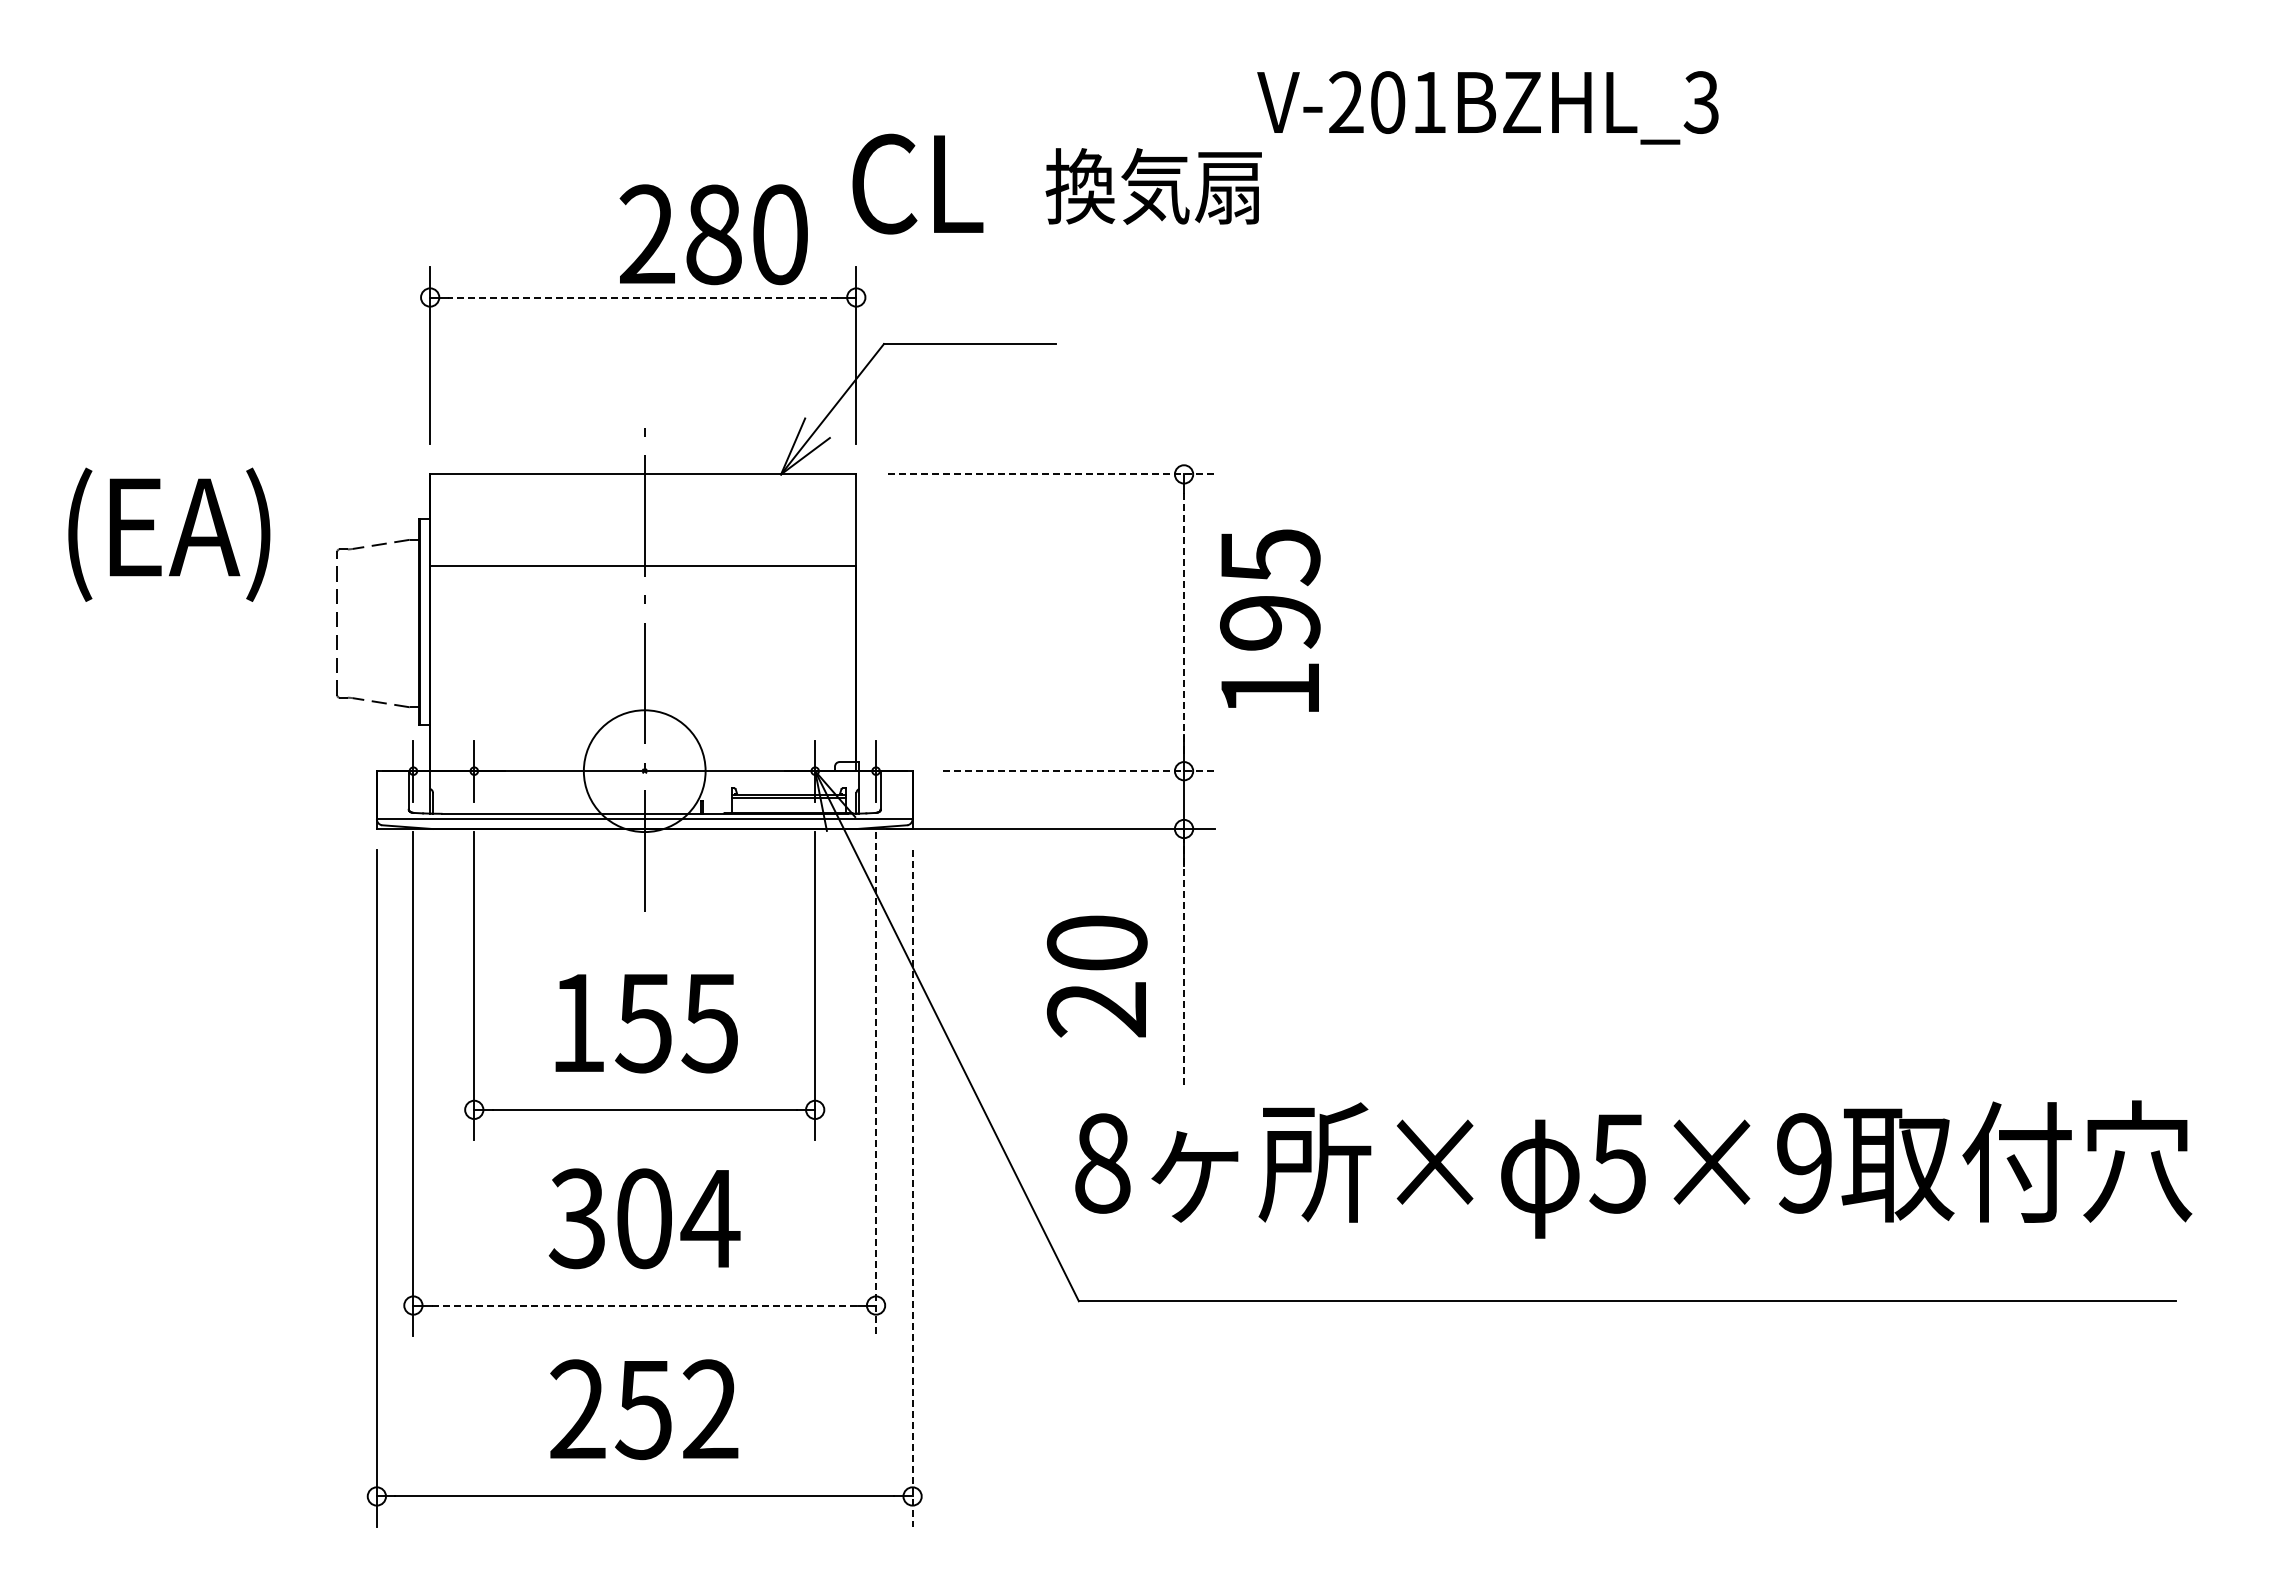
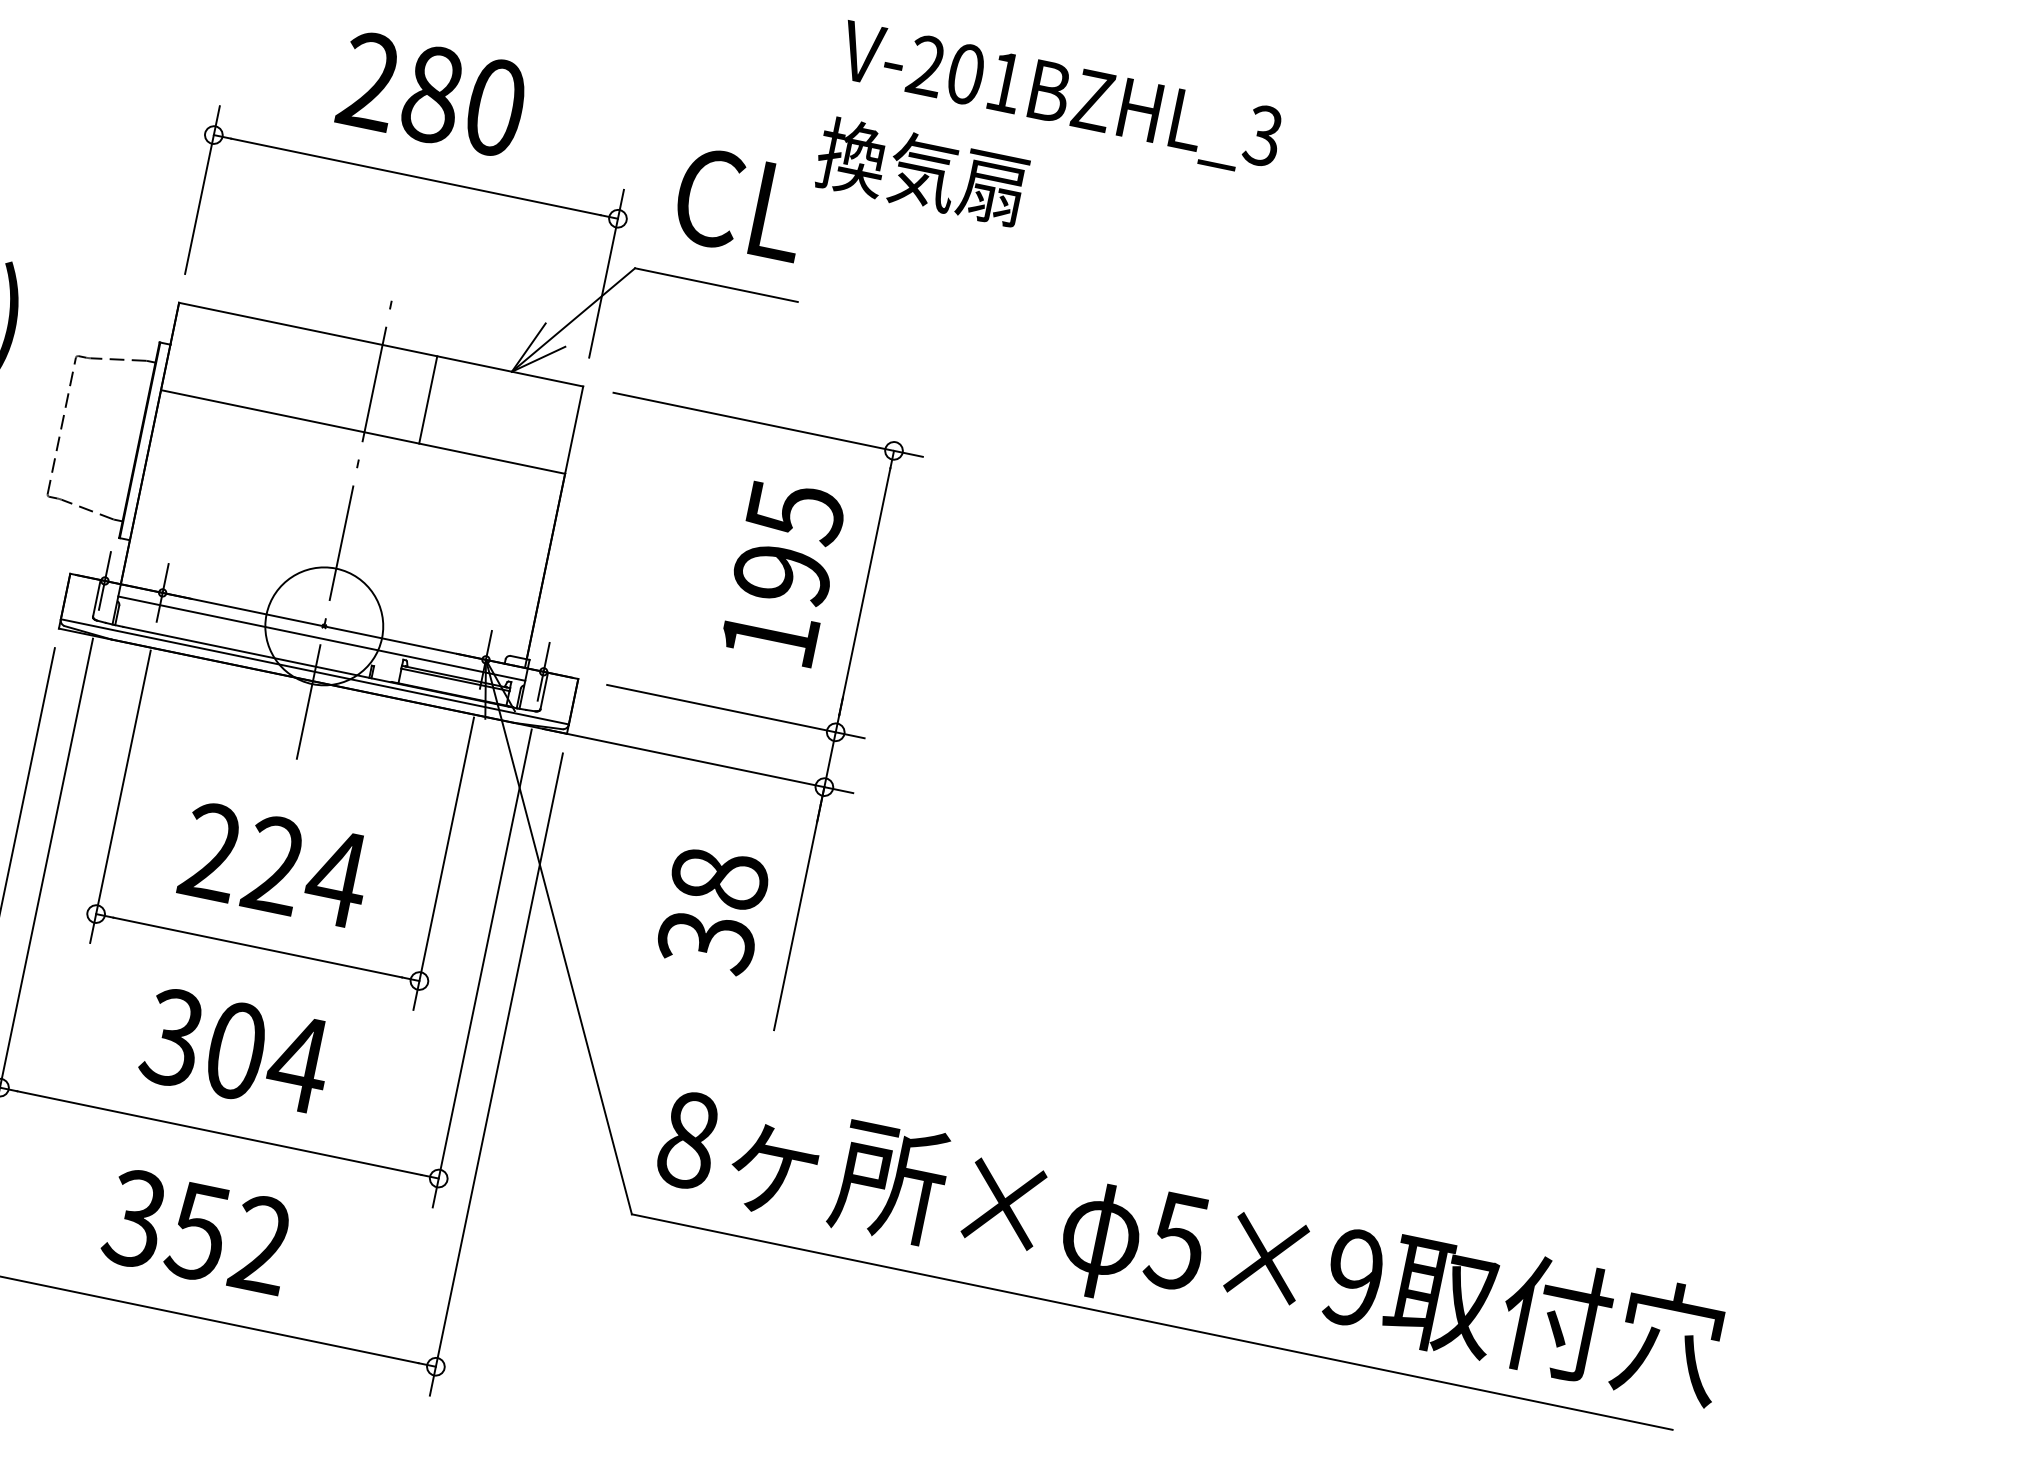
text: (1487, 107) -> (1059, 98), moved
text: (917, 183) -> (740, 203), moved
text: (713, 234) -> (432, 94), moved
line: (643, 297) -> (416, 176), dashed -> solid
line: (1051, 474) -> (768, 424), dashed -> solid
line: (702, 520) -> (428, 400), added
text: (1270, 620) -> (783, 572), moved
line: (1184, 622) -> (865, 591), dashed -> solid
line: (1078, 771) -> (735, 711), dashed -> solid
line: (644, 784) -> (321, 638), added
line: (1184, 956) -> (799, 908), dashed -> solid
text: (1096, 976) -> (712, 909), 20 -> 38
text: (645, 1022) -> (275, 864), 155 -> 224
line: (876, 1084) -> (482, 969), dashed -> solid
text: (1633, 1169) -> (1190, 1250), moved
line: (912, 1188) -> (496, 1074), dashed -> solid
line: (645, 1305) -> (220, 1133), dashed -> solid
text: (576, 1409) -> (134, 1218), 252 -> 352

